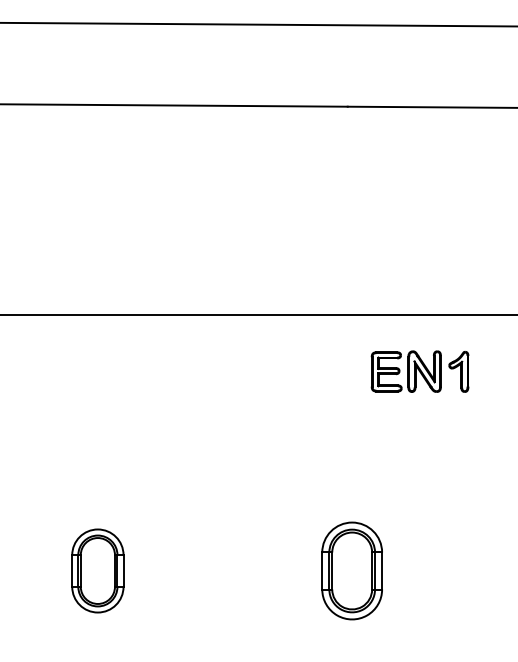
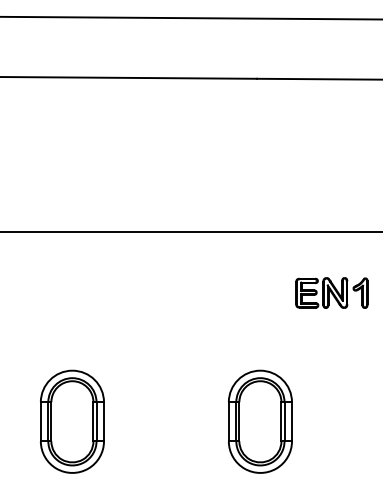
part: (419, 371) -> (331, 292), moved
part: (97, 570) -> (72, 421), size x1.67
part: (351, 570) -> (259, 421), size x1.43

